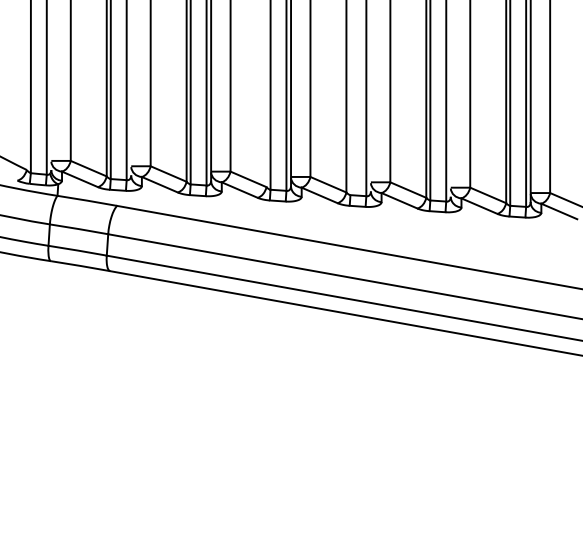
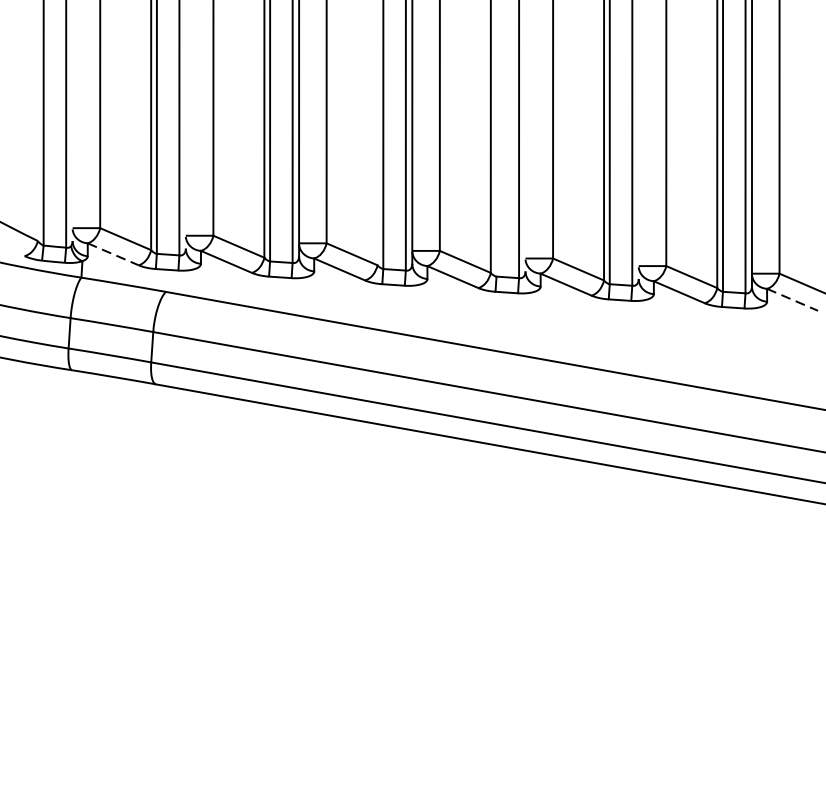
line: (79, 179) -> (112, 254), solid -> dashed
line: (559, 211) -> (792, 299), solid -> dashed

